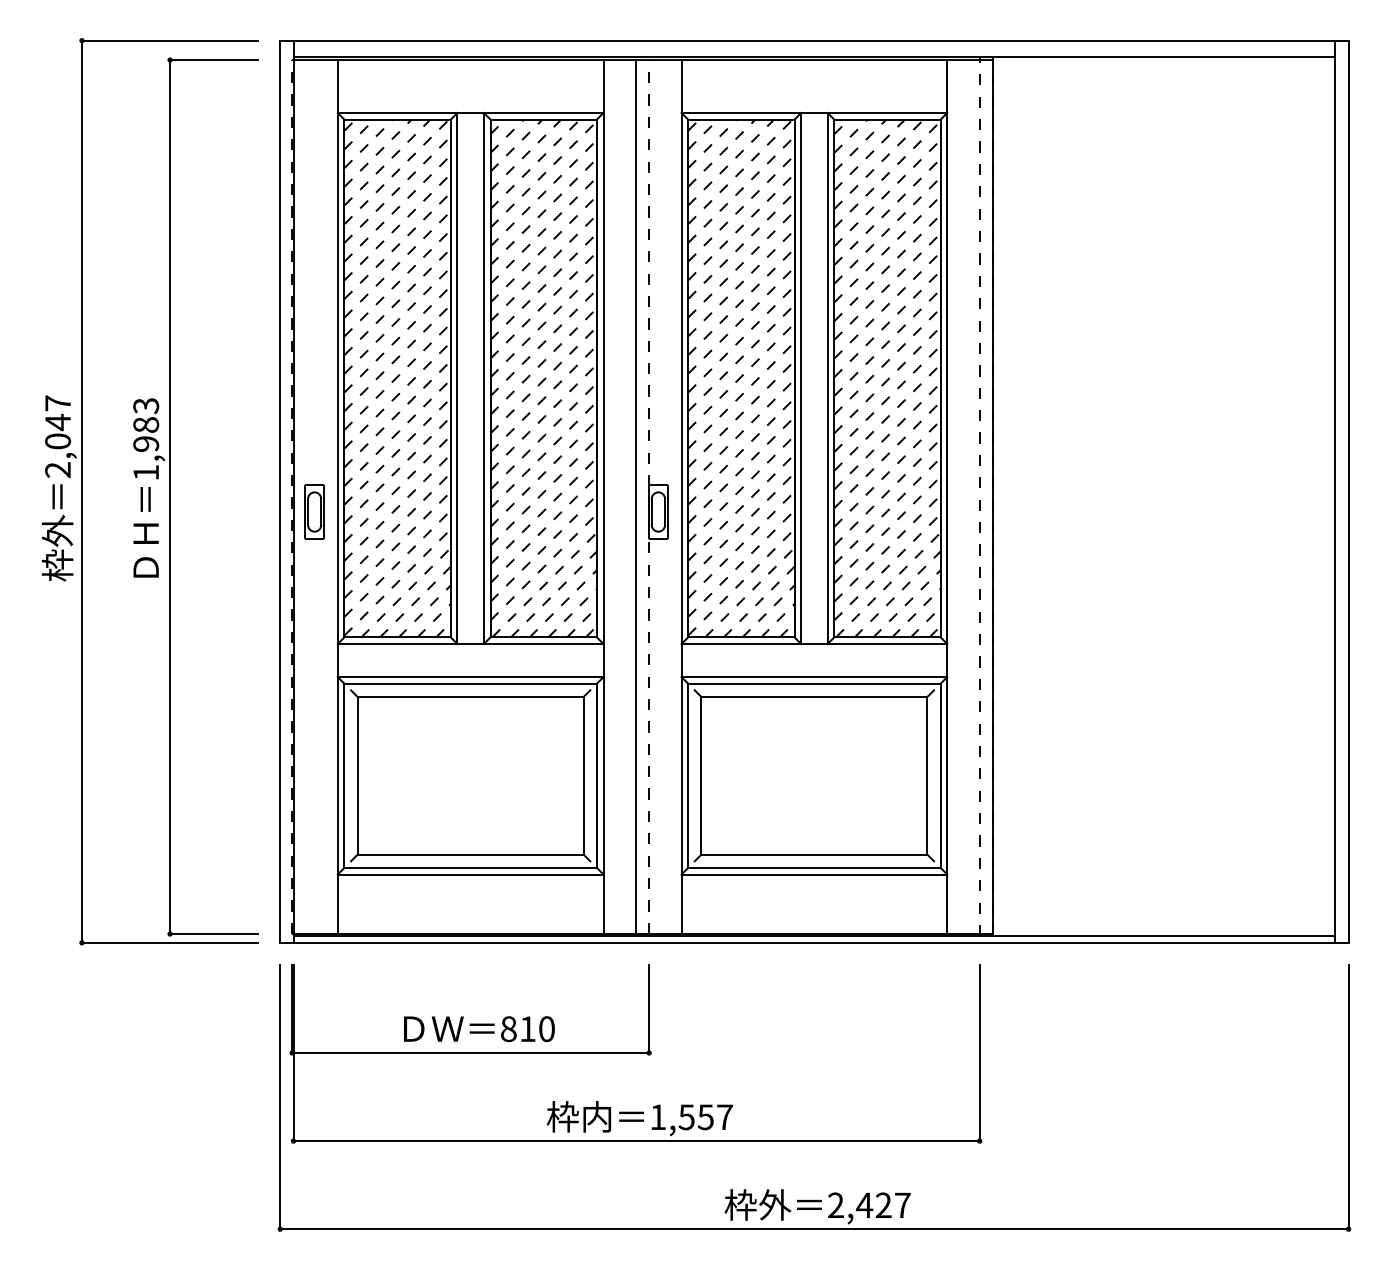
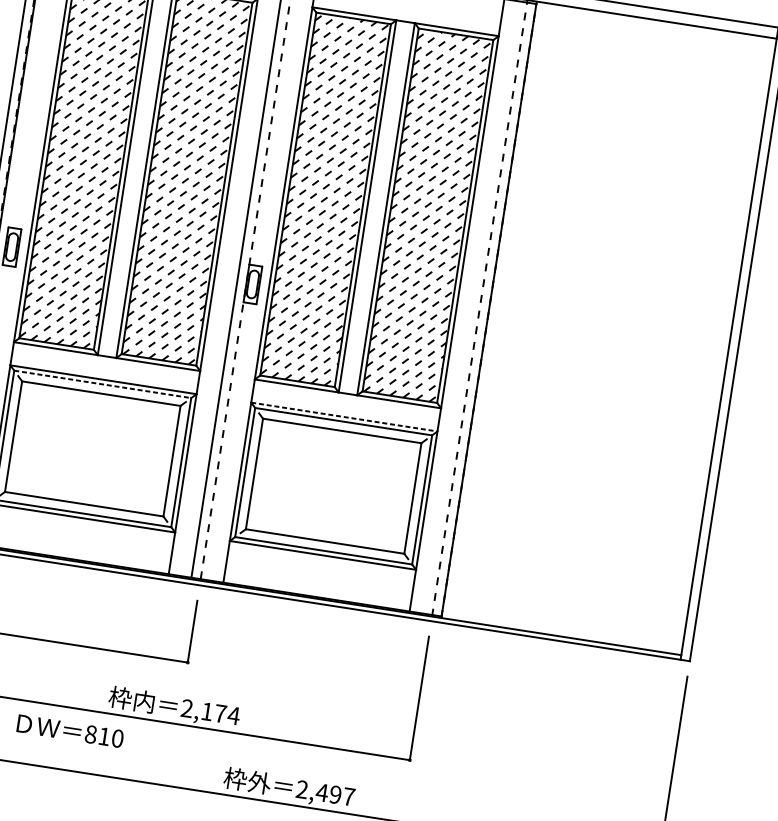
line: (814, 677) -> (344, 417), solid -> dashed
line: (471, 683) -> (103, 384), solid -> dashed
text: (479, 1029) -> (70, 731), moved
text: (691, 1117) -> (210, 712), 1,557 -> 2,174
text: (883, 1205) -> (335, 794), 2,427 -> 2,497

